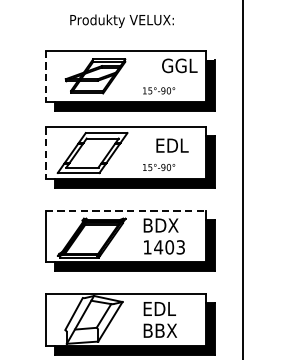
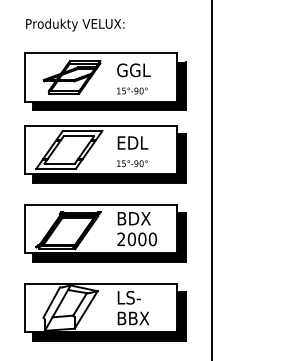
text: (122, 20) -> (75, 24), moved
text: (179, 66) -> (133, 70), moved
line: (45, 76) -> (24, 77), dashed -> solid
text: (171, 145) -> (132, 142), moved
line: (45, 153) -> (24, 150), dashed -> solid
line: (126, 210) -> (101, 204), dashed -> solid
text: (163, 247) -> (136, 239), 1403 -> 2000
text: (160, 308) -> (133, 297), EDL -> LS-

